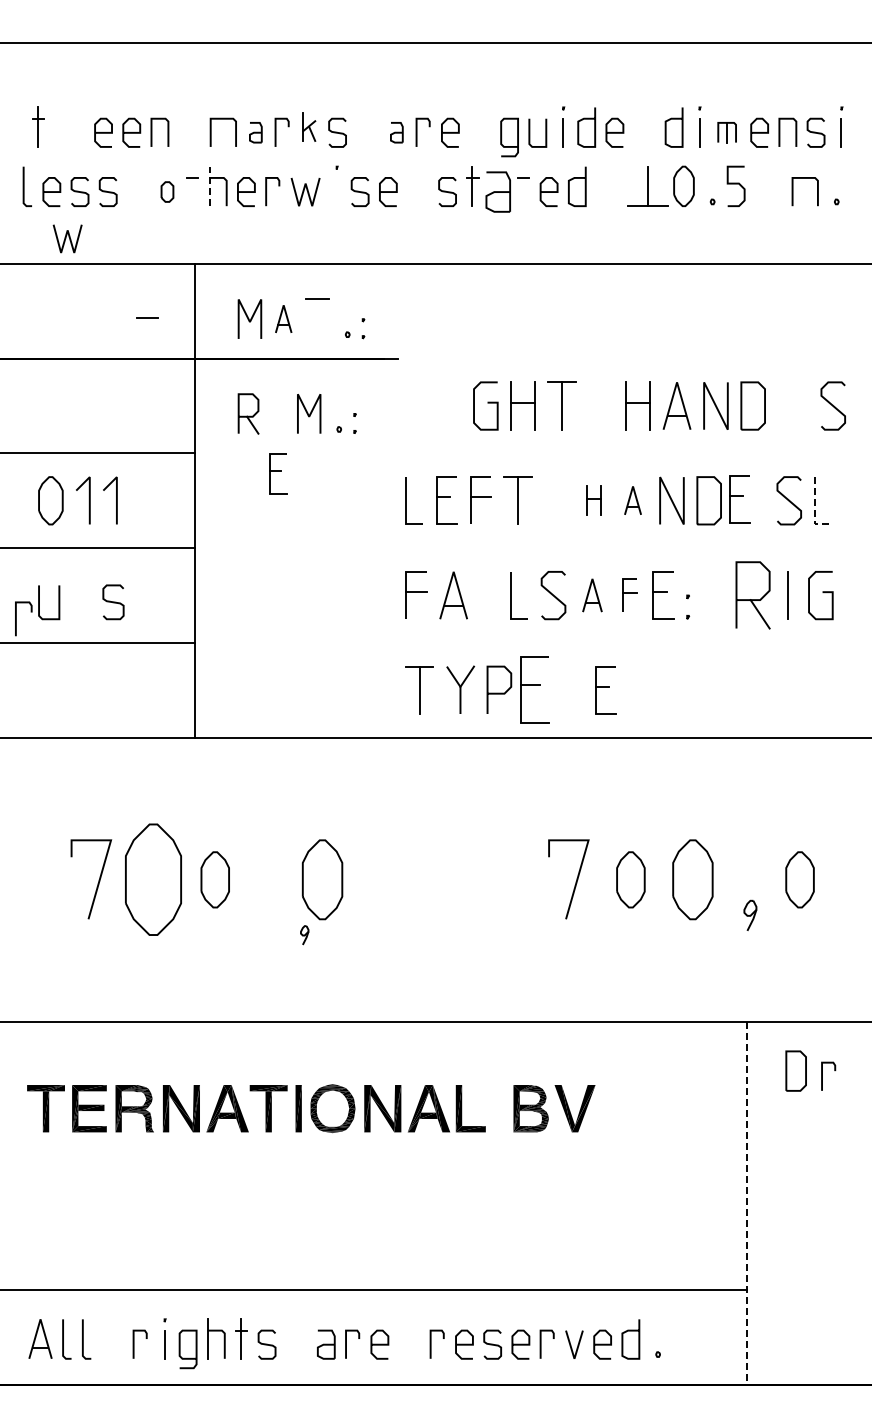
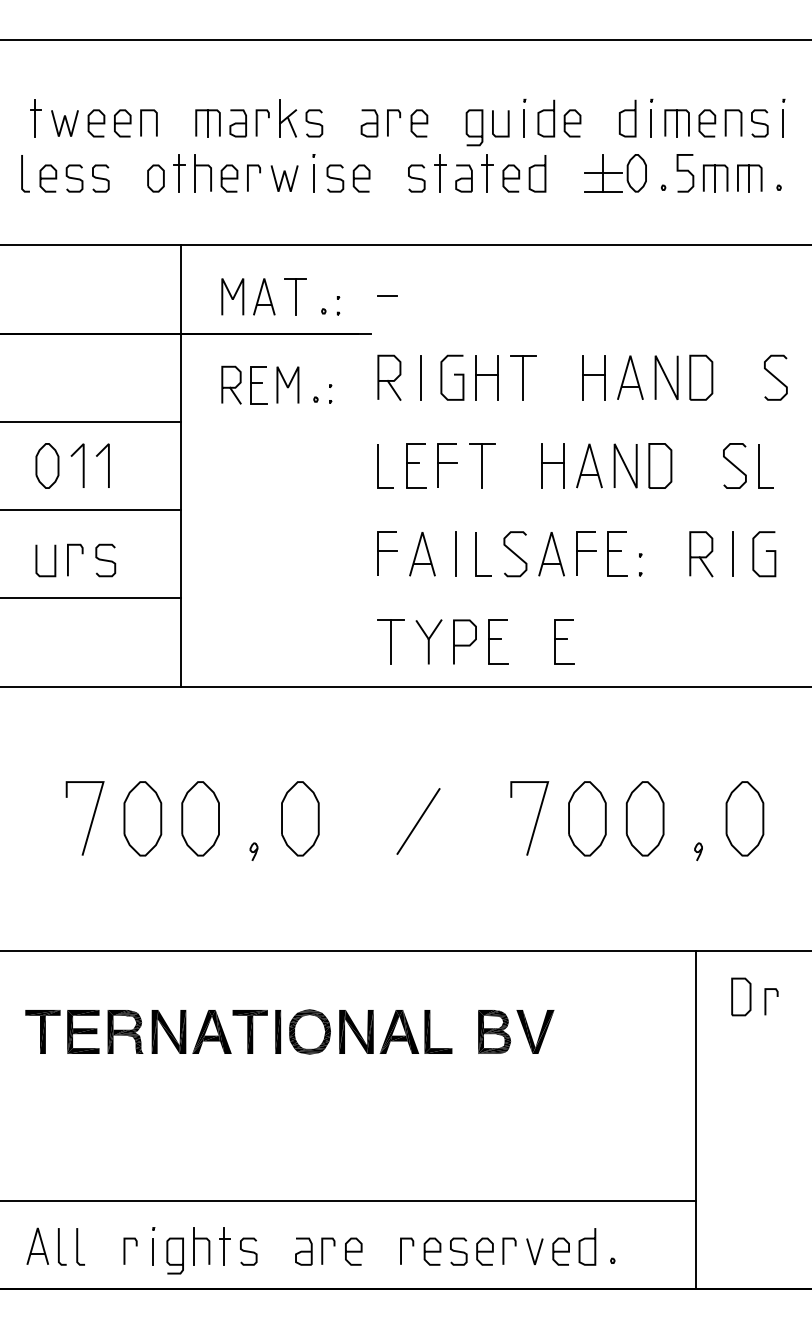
part: (308, 126) -> (287, 117), size x1.43
line: (222, 132) -> (207, 123), added
part: (255, 132) -> (237, 123), size x1.43
part: (396, 132) -> (369, 123), size x1.43
part: (726, 132) -> (676, 123), size x1.43
line: (191, 186) -> (178, 173), added
line: (209, 186) -> (195, 173), dashed -> solid
line: (522, 186) -> (486, 173), added
line: (647, 186) -> (602, 173), added
part: (167, 191) -> (156, 178), size x1.43
line: (336, 191) -> (313, 178), added
part: (498, 191) -> (464, 178), size x0.71
part: (768, 191) -> (715, 178), added
line: (804, 191) -> (749, 178), added
line: (66, 238) -> (63, 123), moved
line: (147, 317) -> (387, 295), moved
part: (283, 318) -> (264, 296), size x1.43
line: (317, 318) -> (295, 296), added
part: (417, 405) -> (388, 377), added
line: (452, 405) -> (421, 377), added
part: (278, 473) -> (259, 384), moved
part: (739, 499) -> (688, 464), removed
part: (593, 500) -> (552, 465), size x1.67
part: (632, 500) -> (588, 465), size x1.67
line: (814, 509) -> (758, 474), dashed -> solid
part: (629, 594) -> (586, 553), size x1.43
line: (489, 595) -> (455, 554), added
part: (592, 595) -> (551, 554), size x1.43
part: (753, 595) -> (701, 554), size x0.71
line: (16, 618) -> (68, 559), moved
part: (534, 690) -> (497, 642), size x0.71
part: (152, 879) -> (142, 818), size x0.71
part: (214, 879) -> (199, 818), size x1.43
part: (630, 879) -> (587, 818), size x1.43
part: (799, 879) -> (744, 818), size x1.43
line: (449, 882) -> (418, 821), added
part: (749, 914) -> (697, 851), size x0.62
part: (304, 935) -> (253, 852), moved
line: (747, 1203) -> (696, 1120), dashed -> solid

